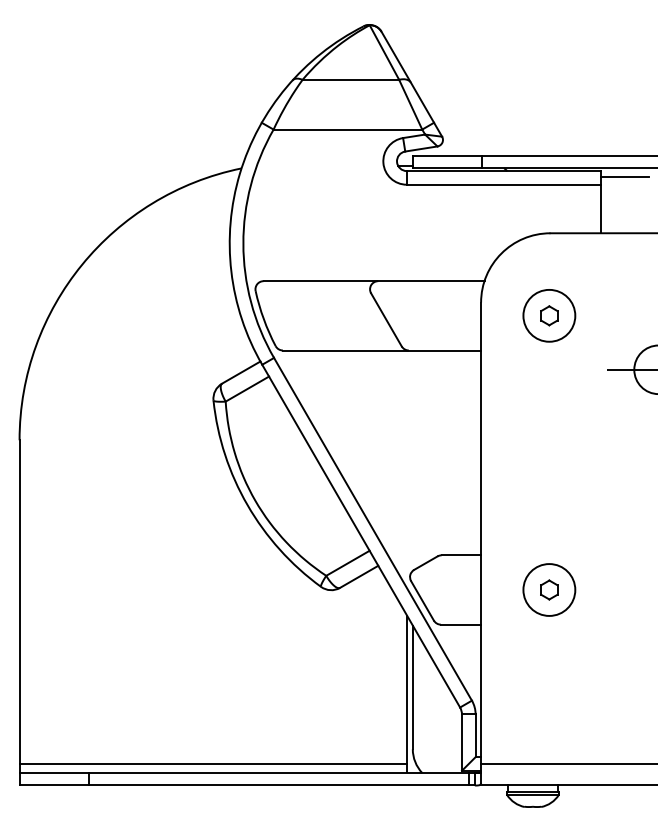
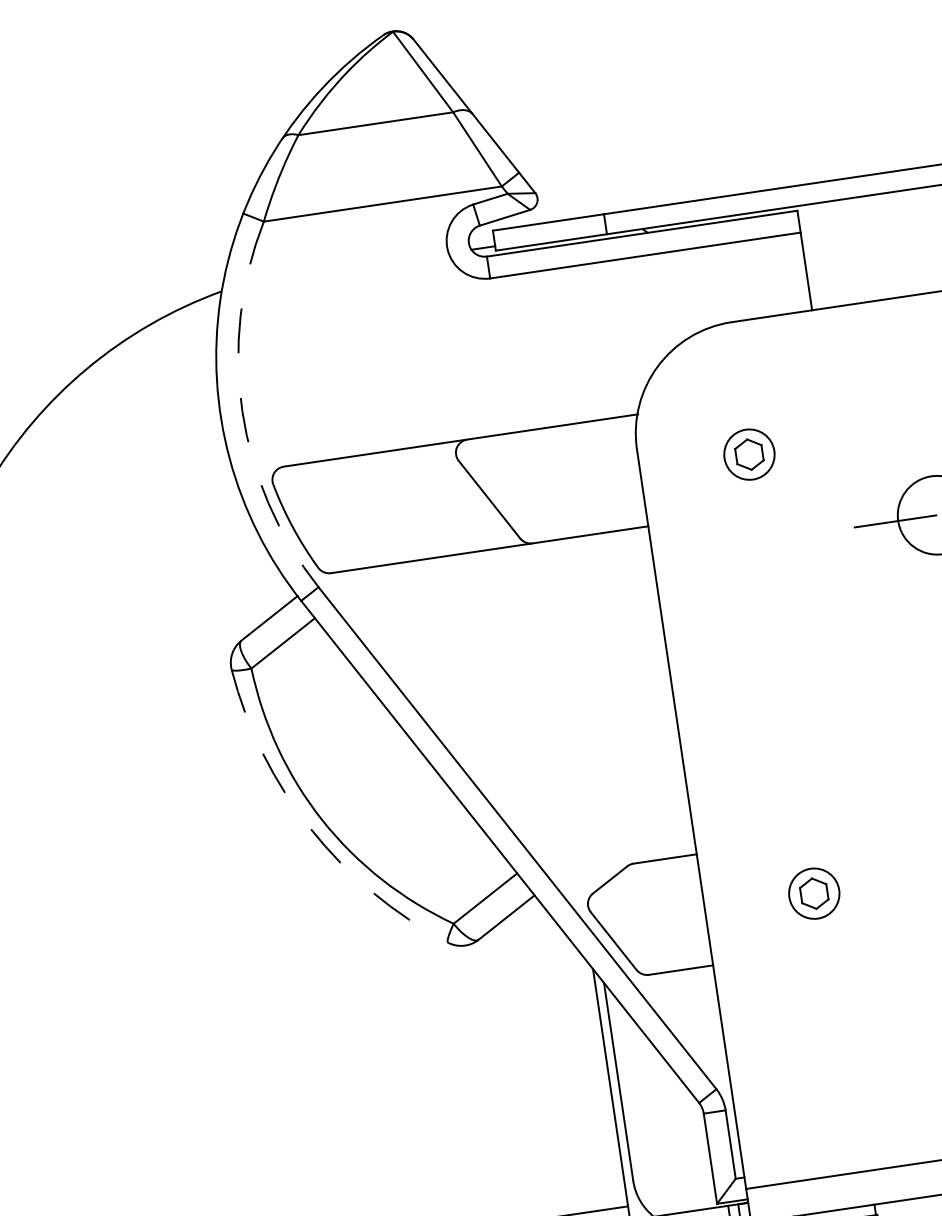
line: (624, 176) -> (836, 213), removed
arc: (243, 243) -> (242, 411), solid -> dashed
circle: (549, 315) -> (749, 454), size x0.6
arc: (247, 505) -> (310, 829), solid -> dashed
circle: (549, 589) -> (814, 892), size x0.6

